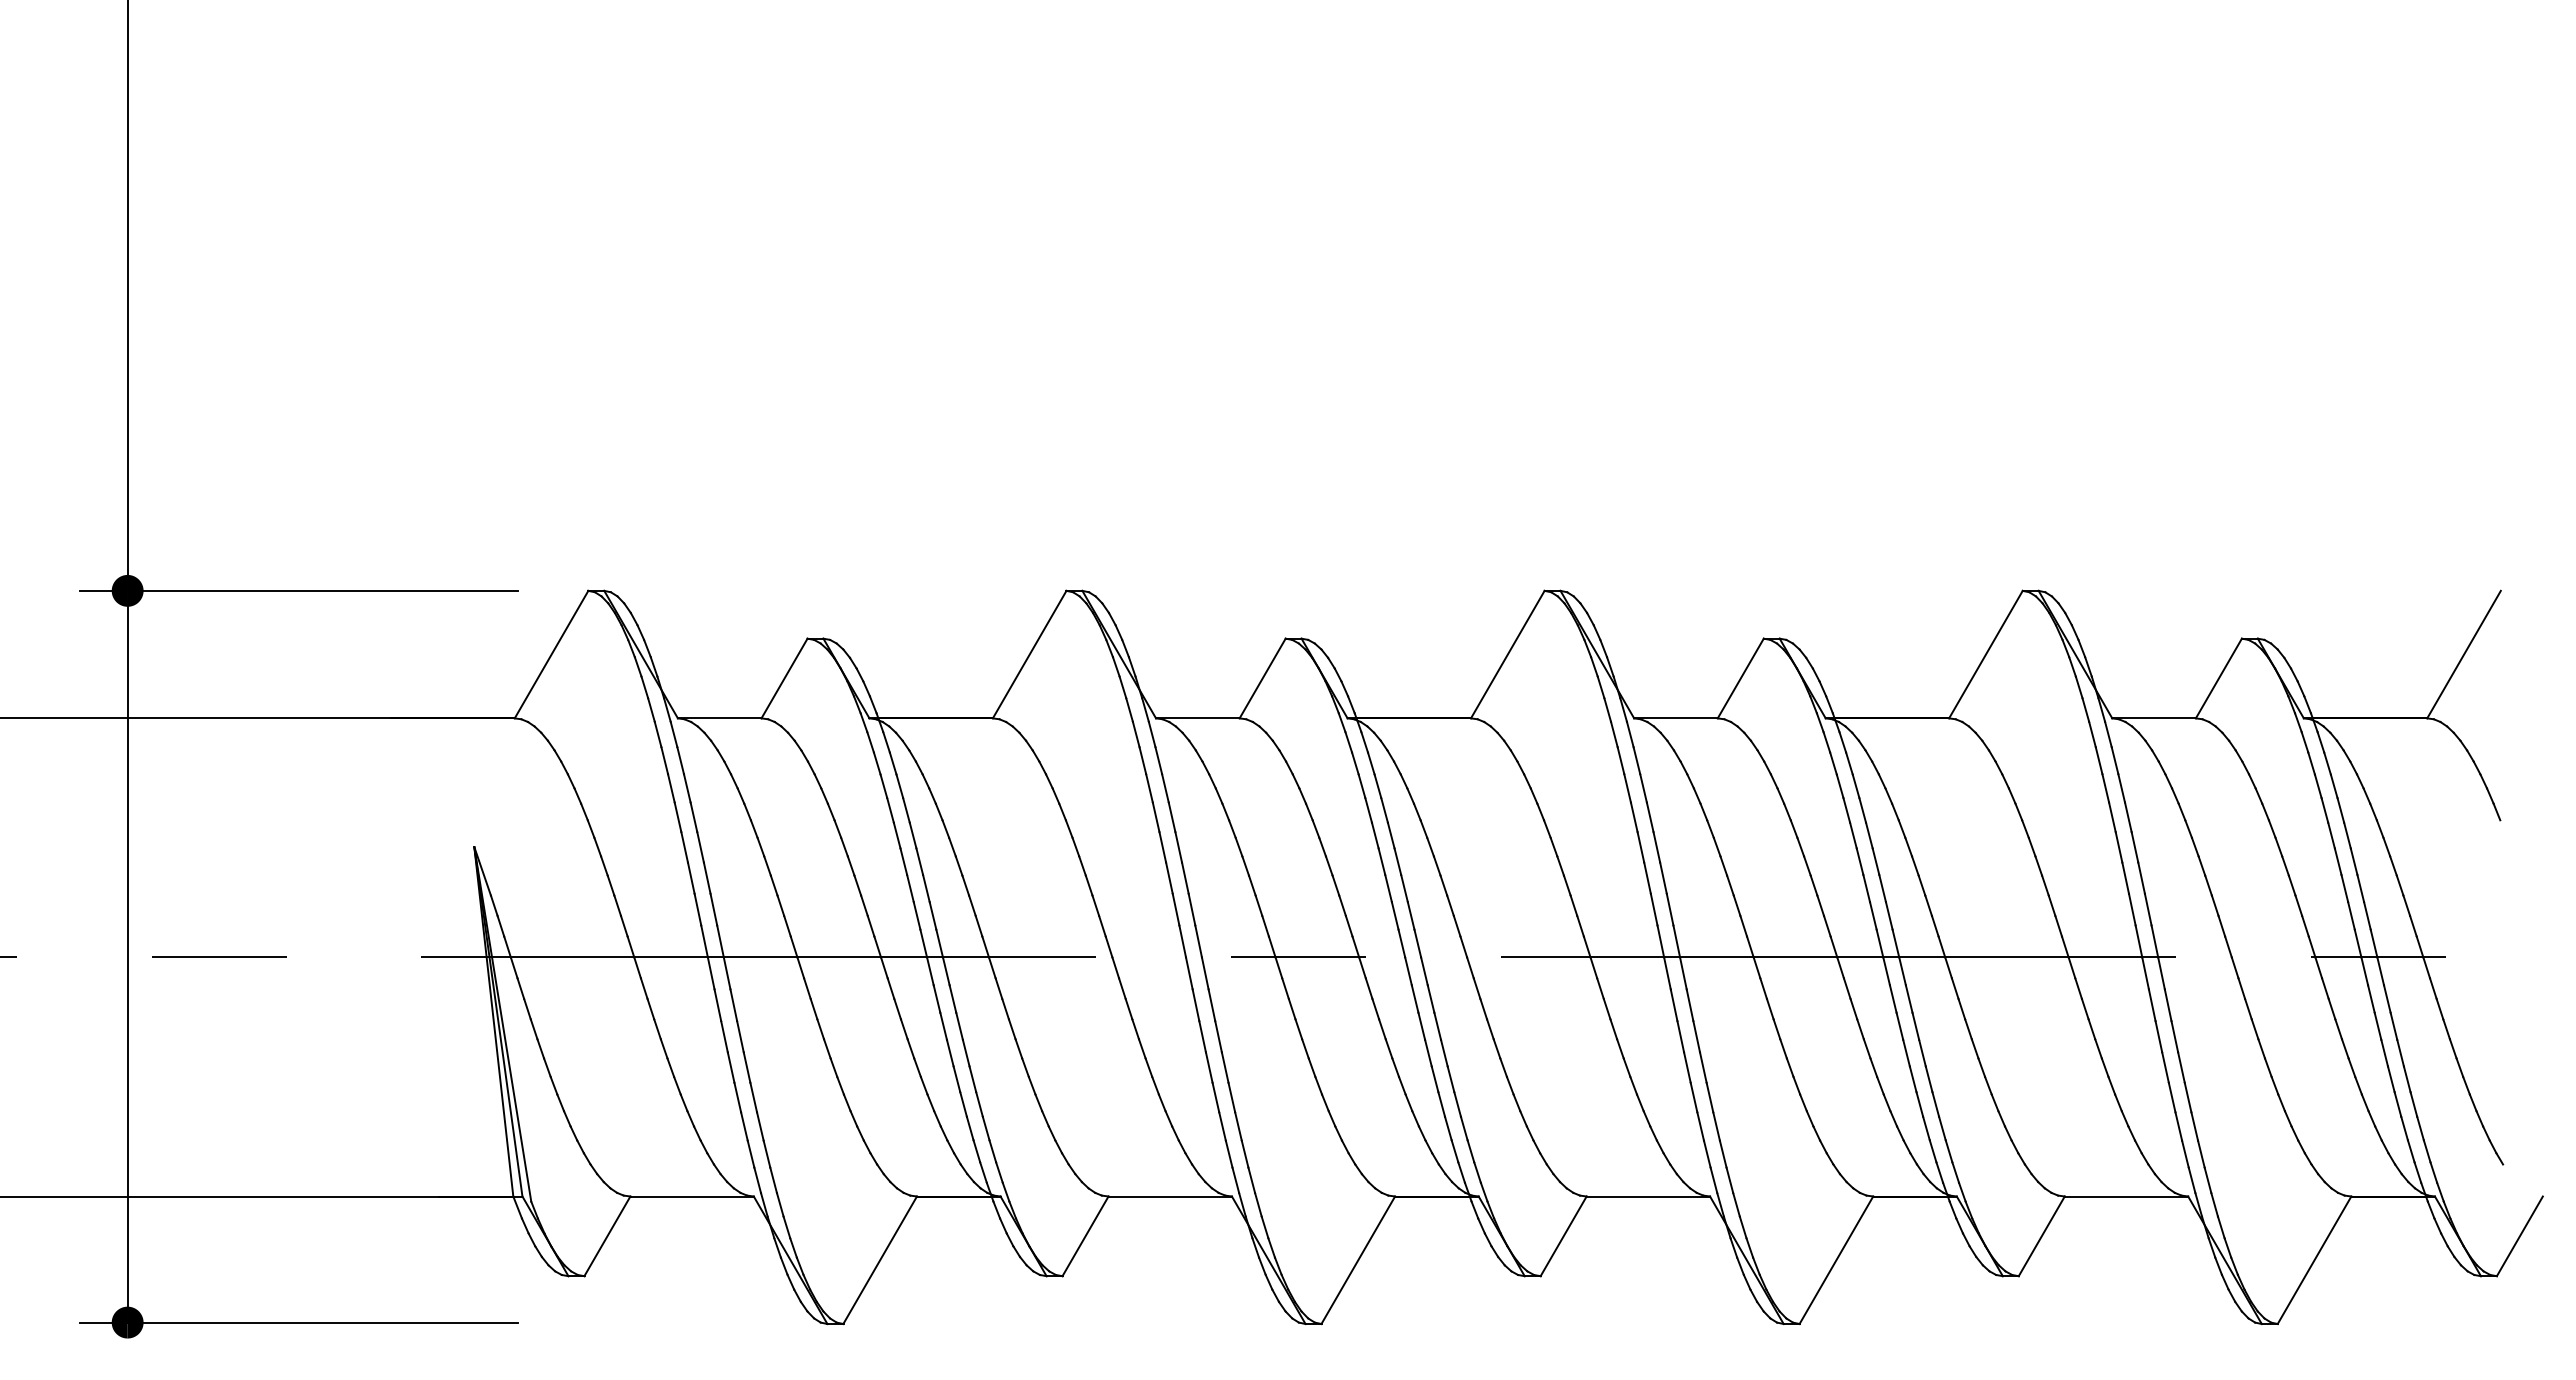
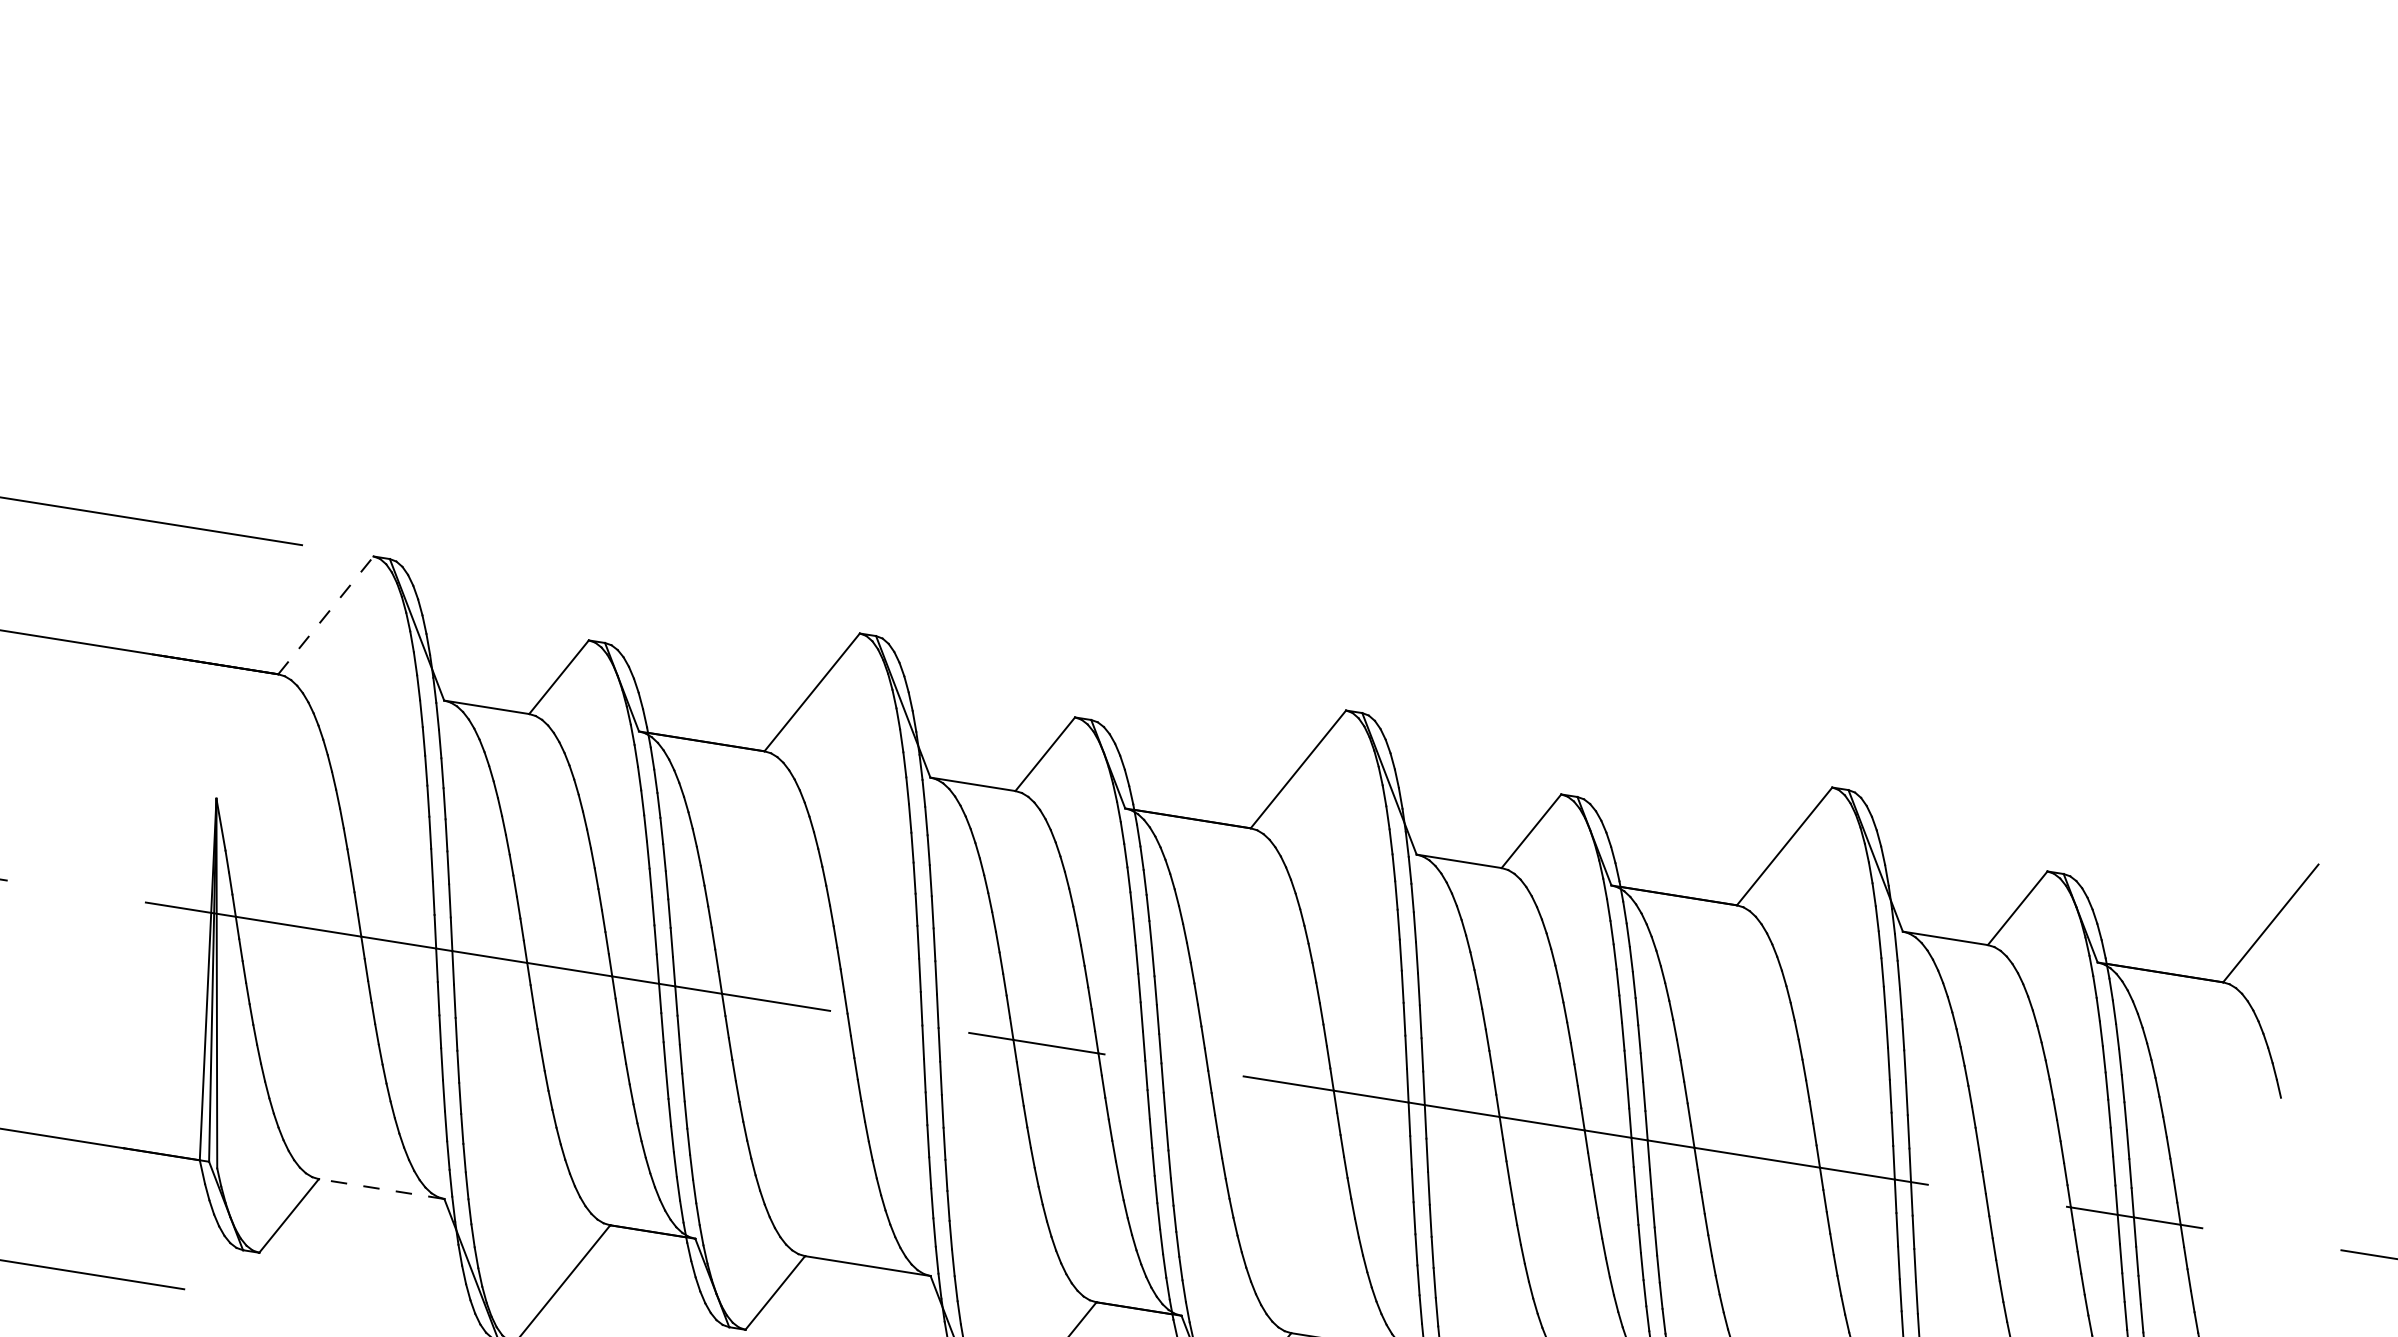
line: (551, 654) -> (325, 615), solid -> dashed
line: (692, 1196) -> (382, 1189), solid -> dashed

